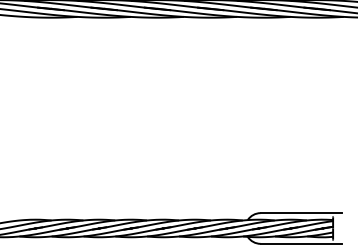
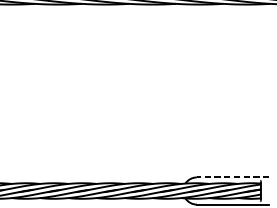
line: (301, 213) -> (233, 177), solid -> dashed

